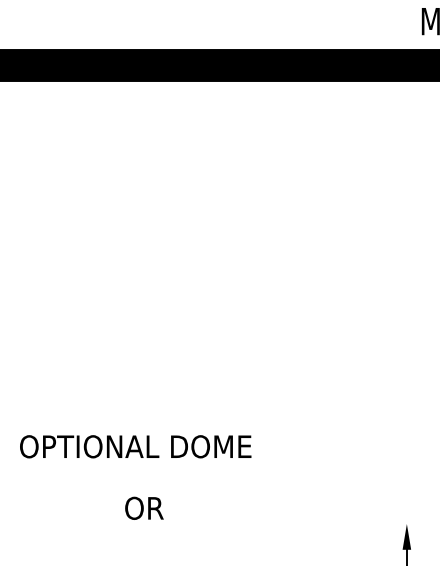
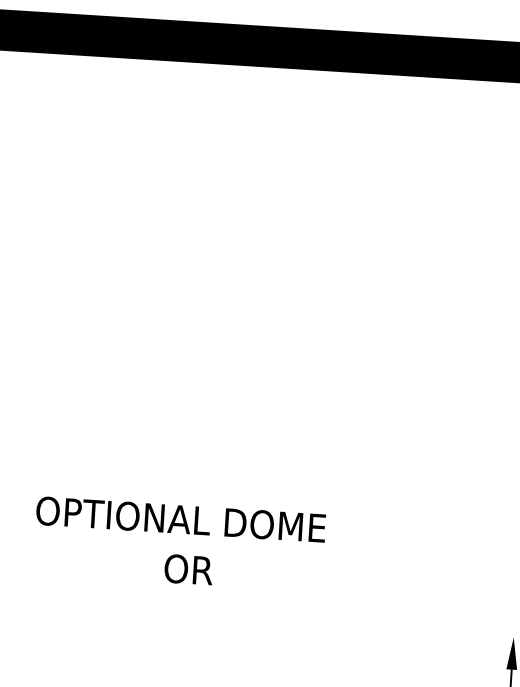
text: (144, 507) -> (188, 568), moved

